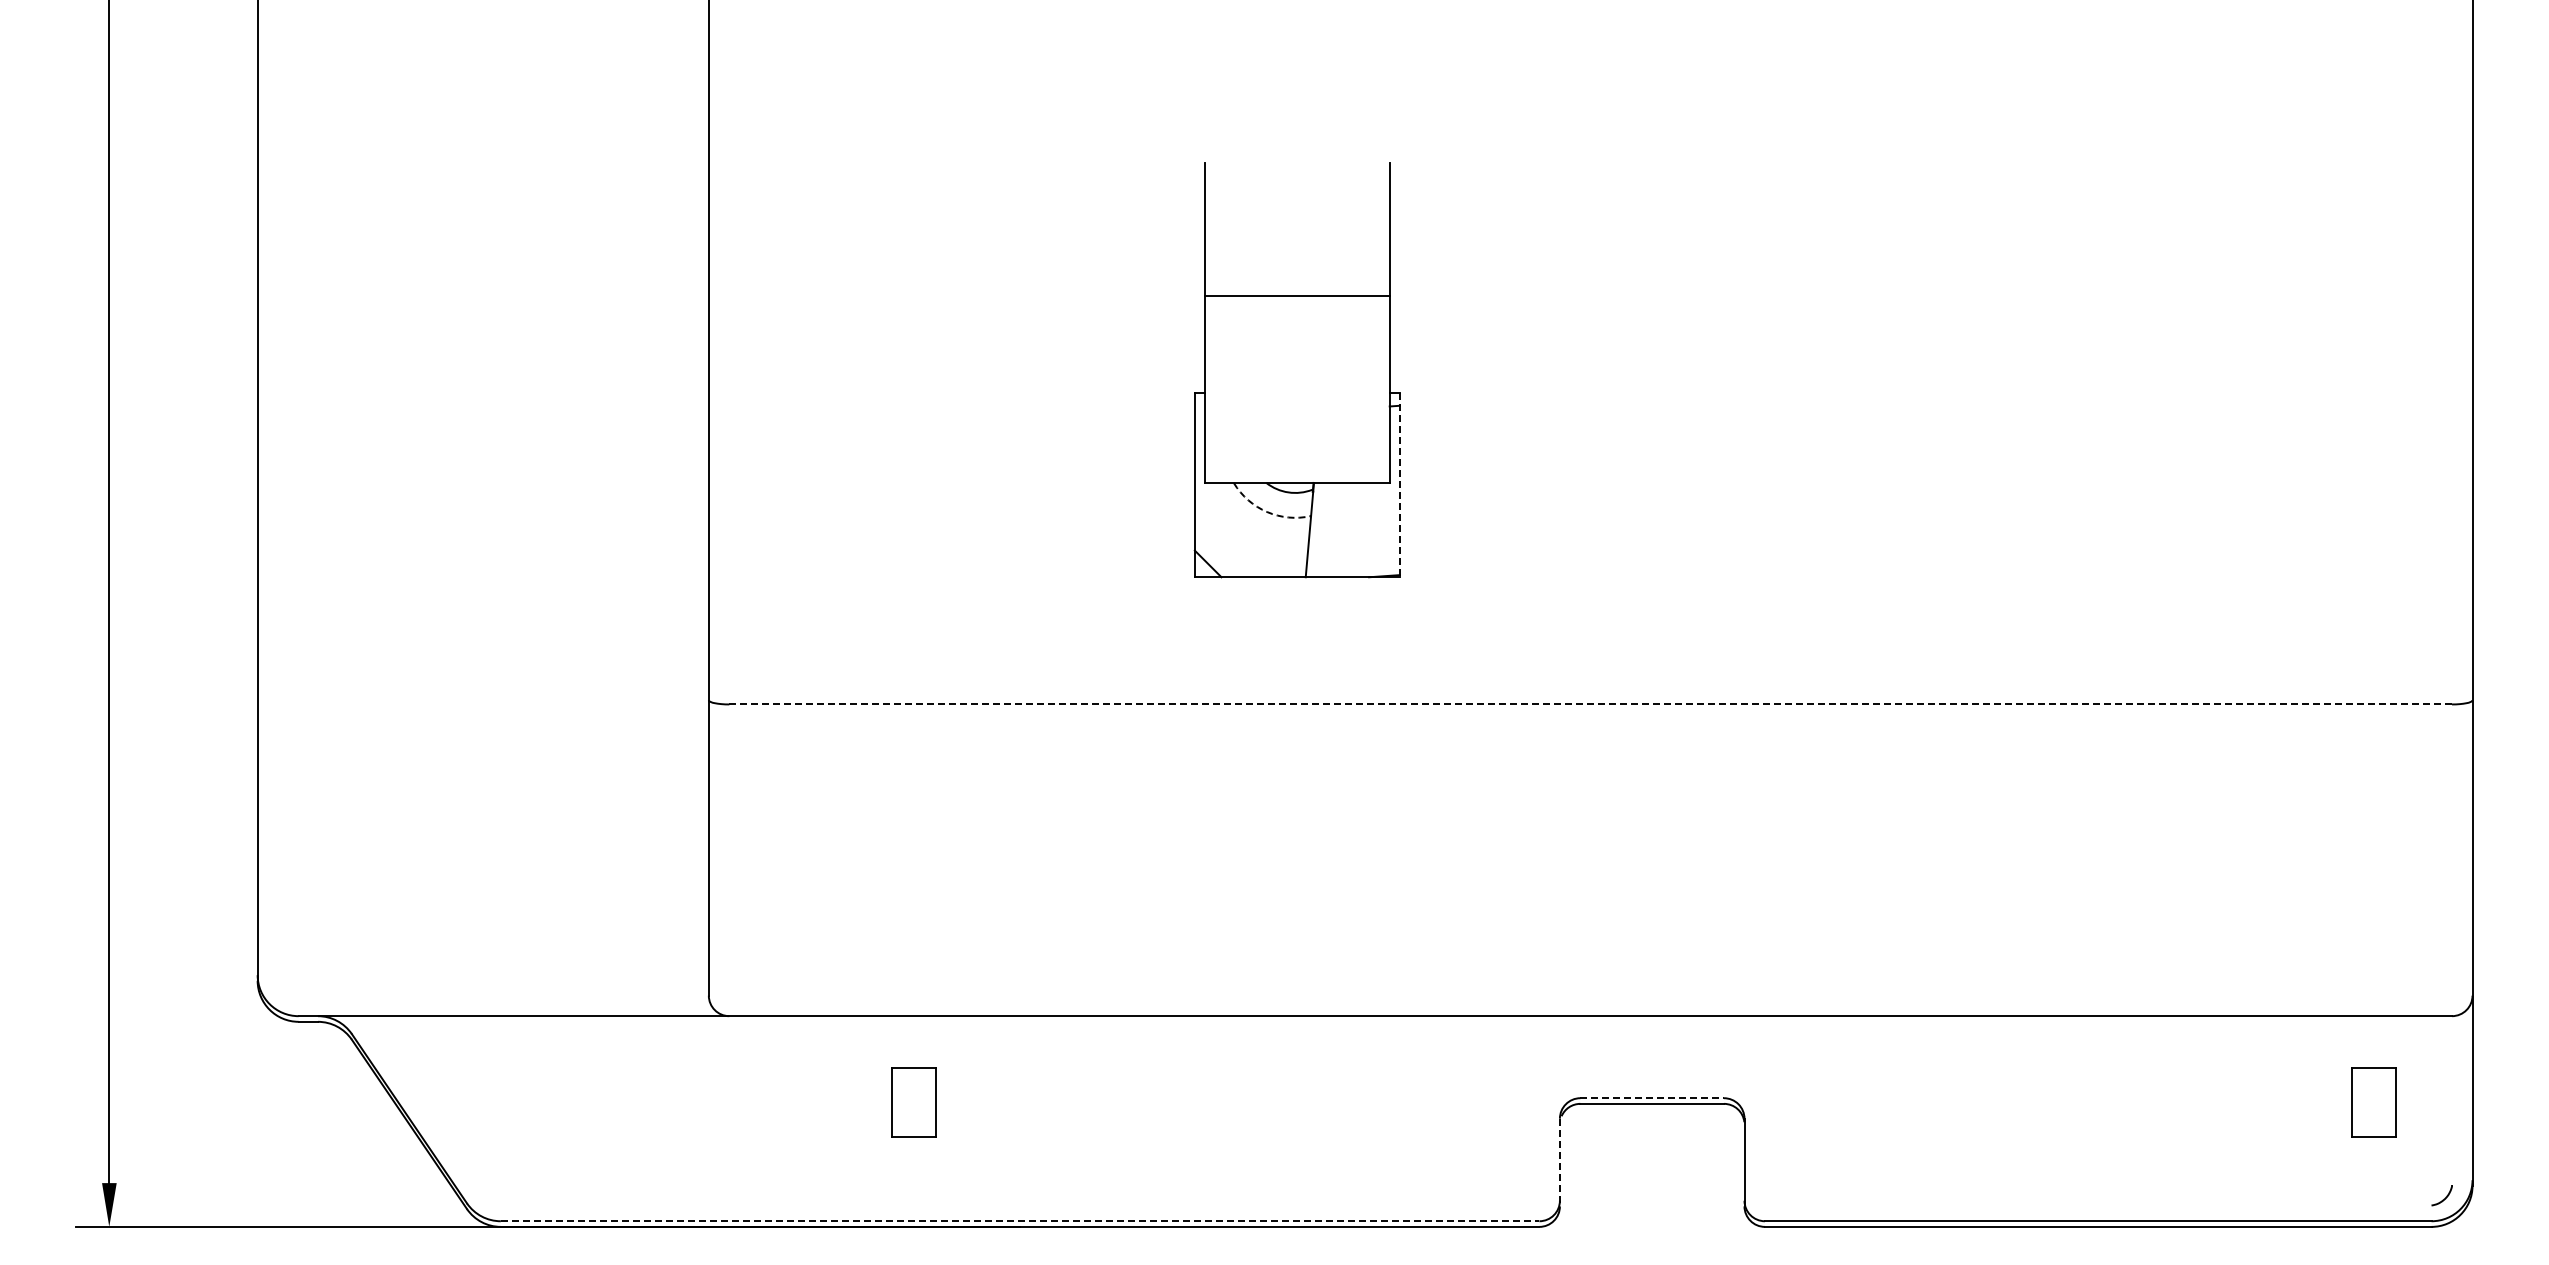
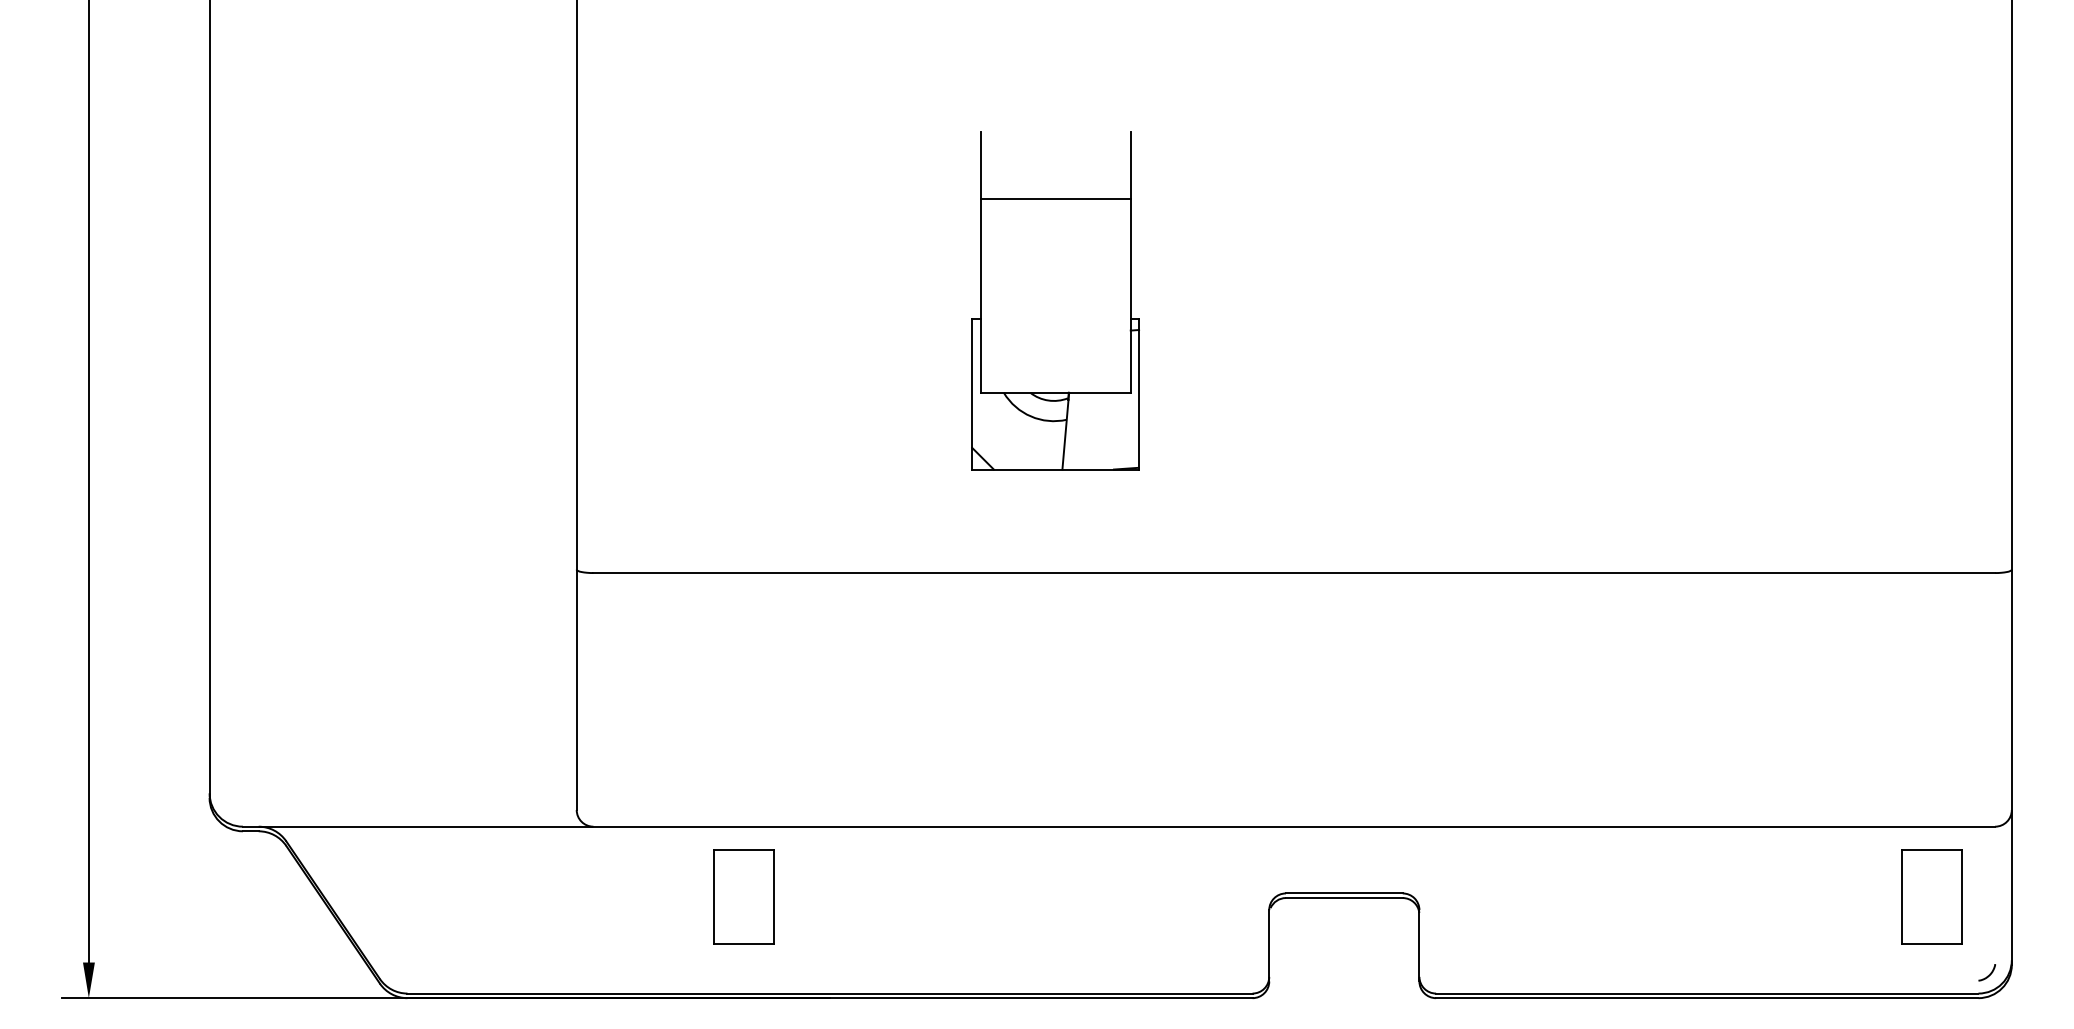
line: (1297, 296) -> (1055, 199), moved
line: (1399, 485) -> (1138, 394), dashed -> solid
arc: (1267, 512) -> (1031, 416), dashed -> solid
line: (1590, 704) -> (1294, 573), dashed -> solid
line: (1652, 1098) -> (1344, 893), dashed -> solid
part: (913, 1102) -> (743, 896), size x1.67
part: (2373, 1102) -> (1931, 896), size x1.67
line: (1559, 1162) -> (1268, 945), dashed -> solid
line: (1020, 1221) -> (830, 993), dashed -> solid

